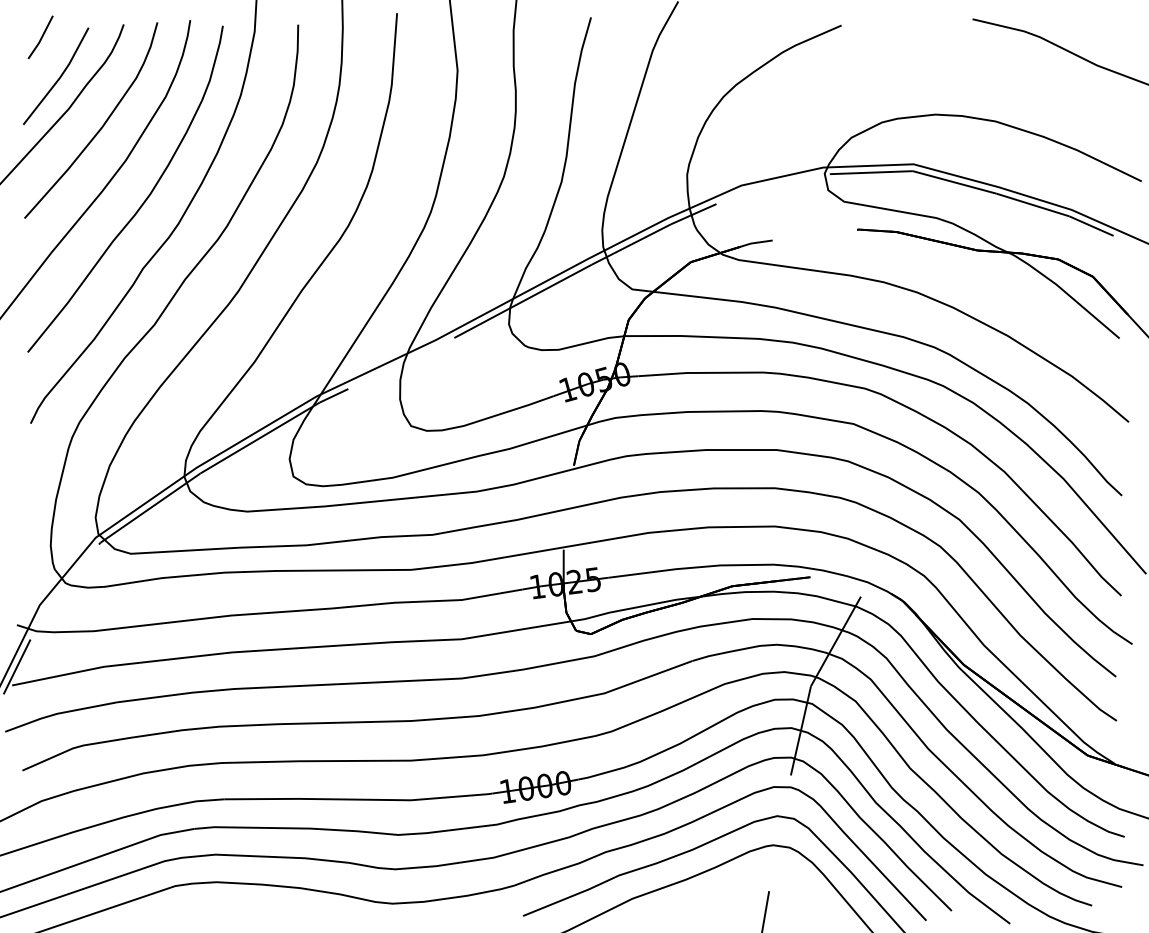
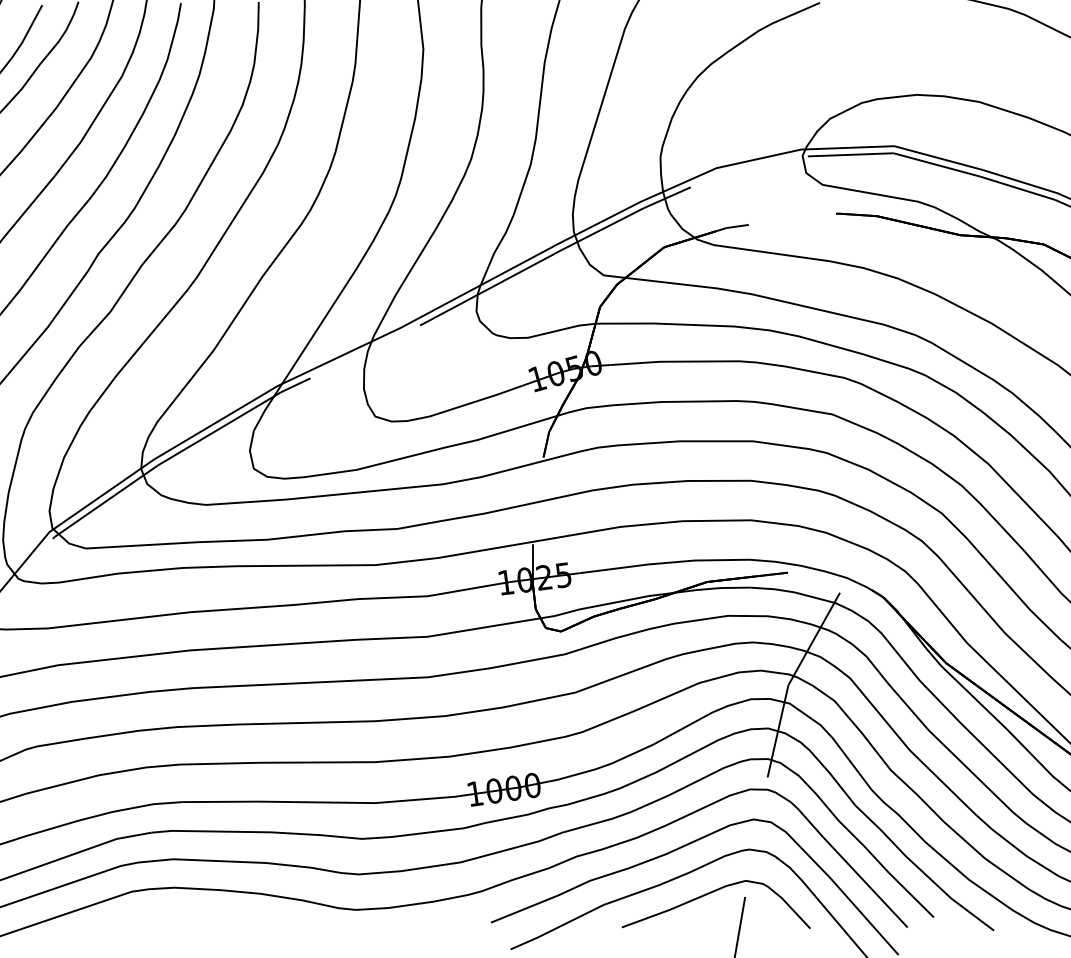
curve: (737, 887) -> (712, 893), added

